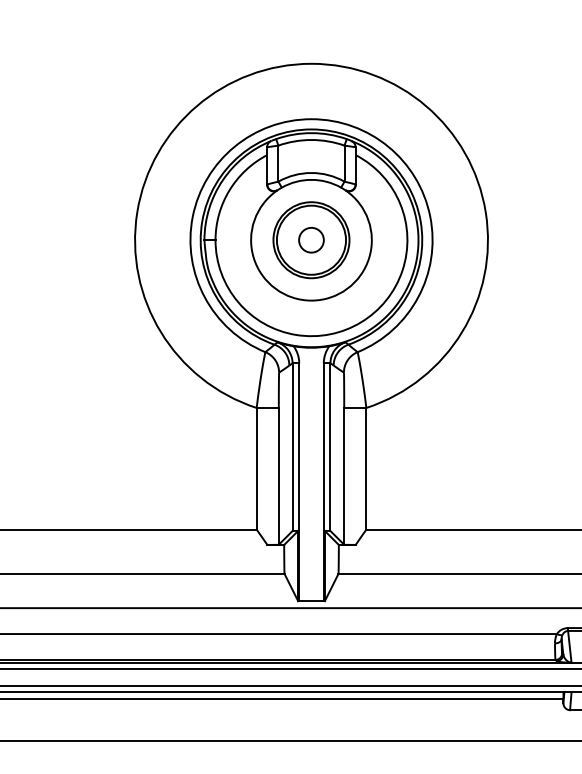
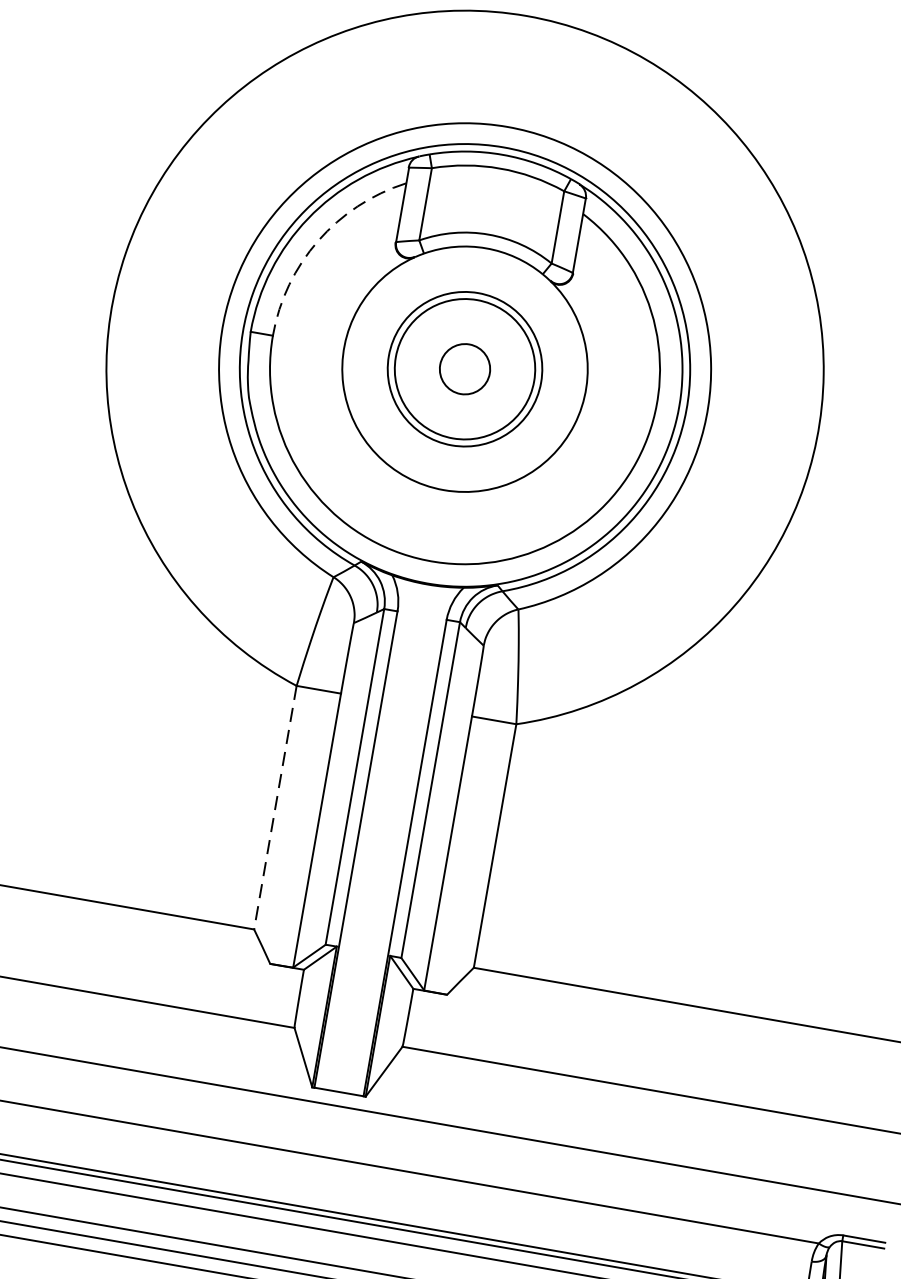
arc: (229, 190) -> (318, 240), solid -> dashed
line: (256, 468) -> (275, 807), solid -> dashed

